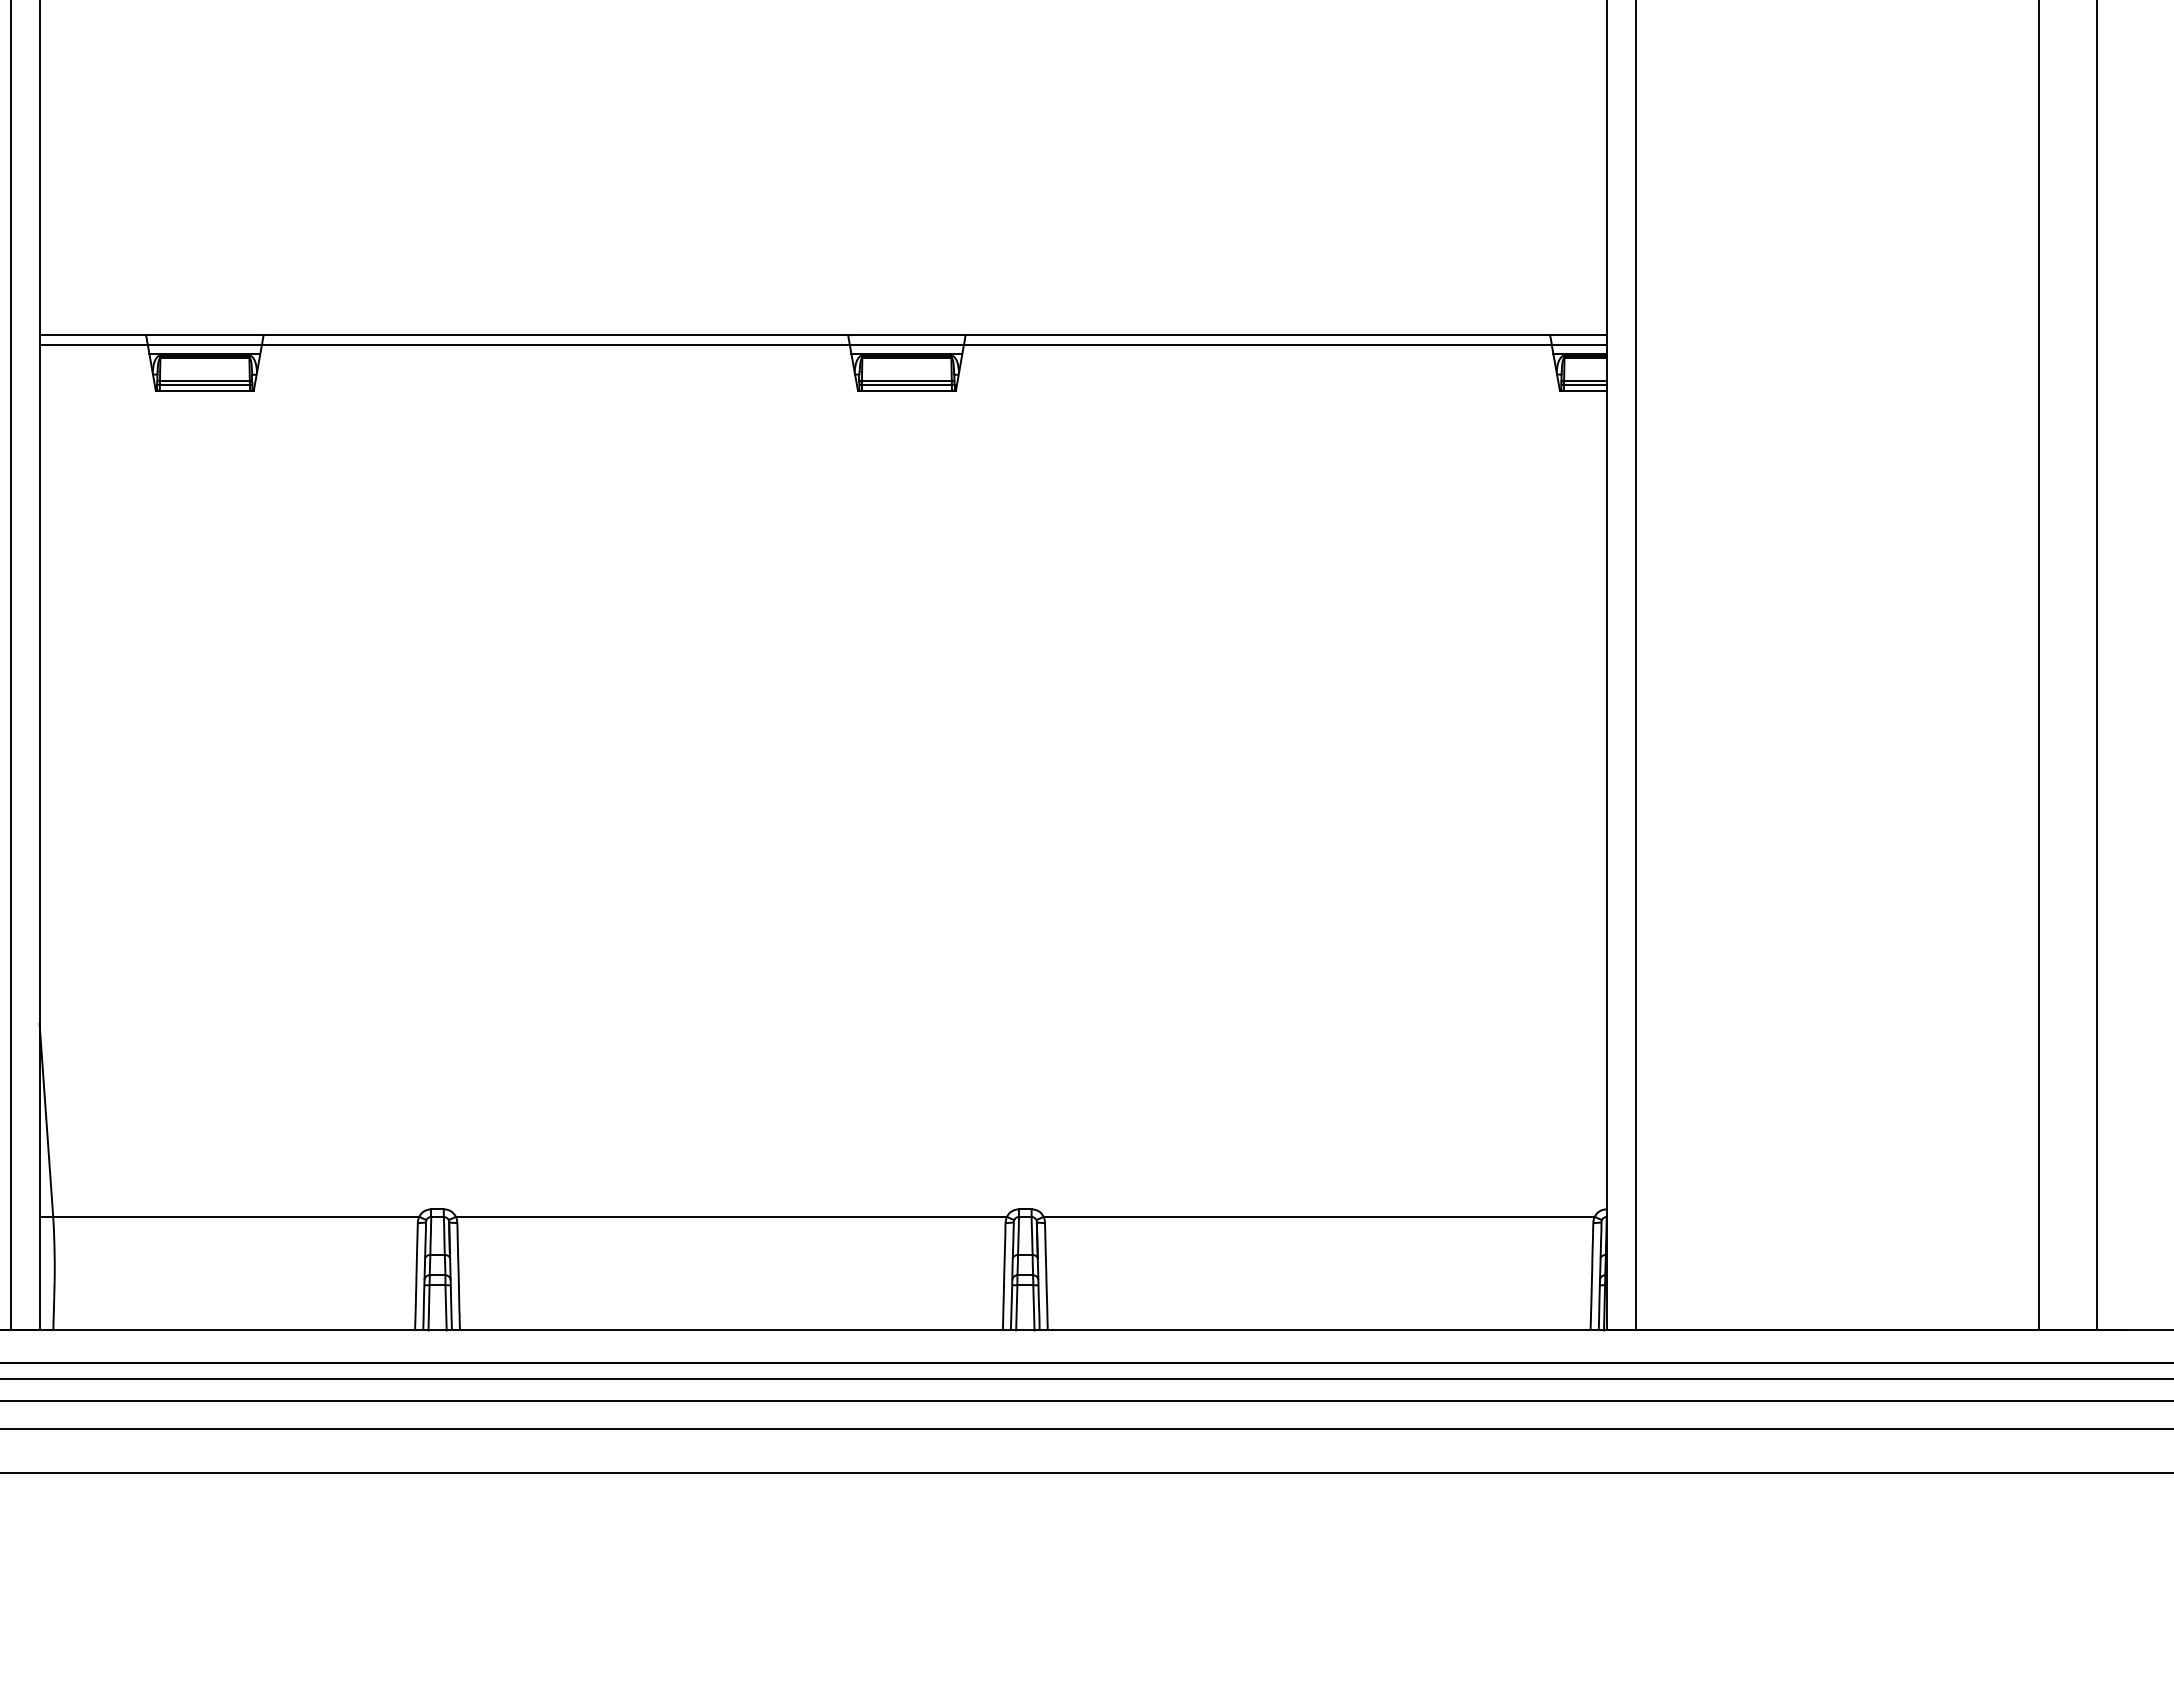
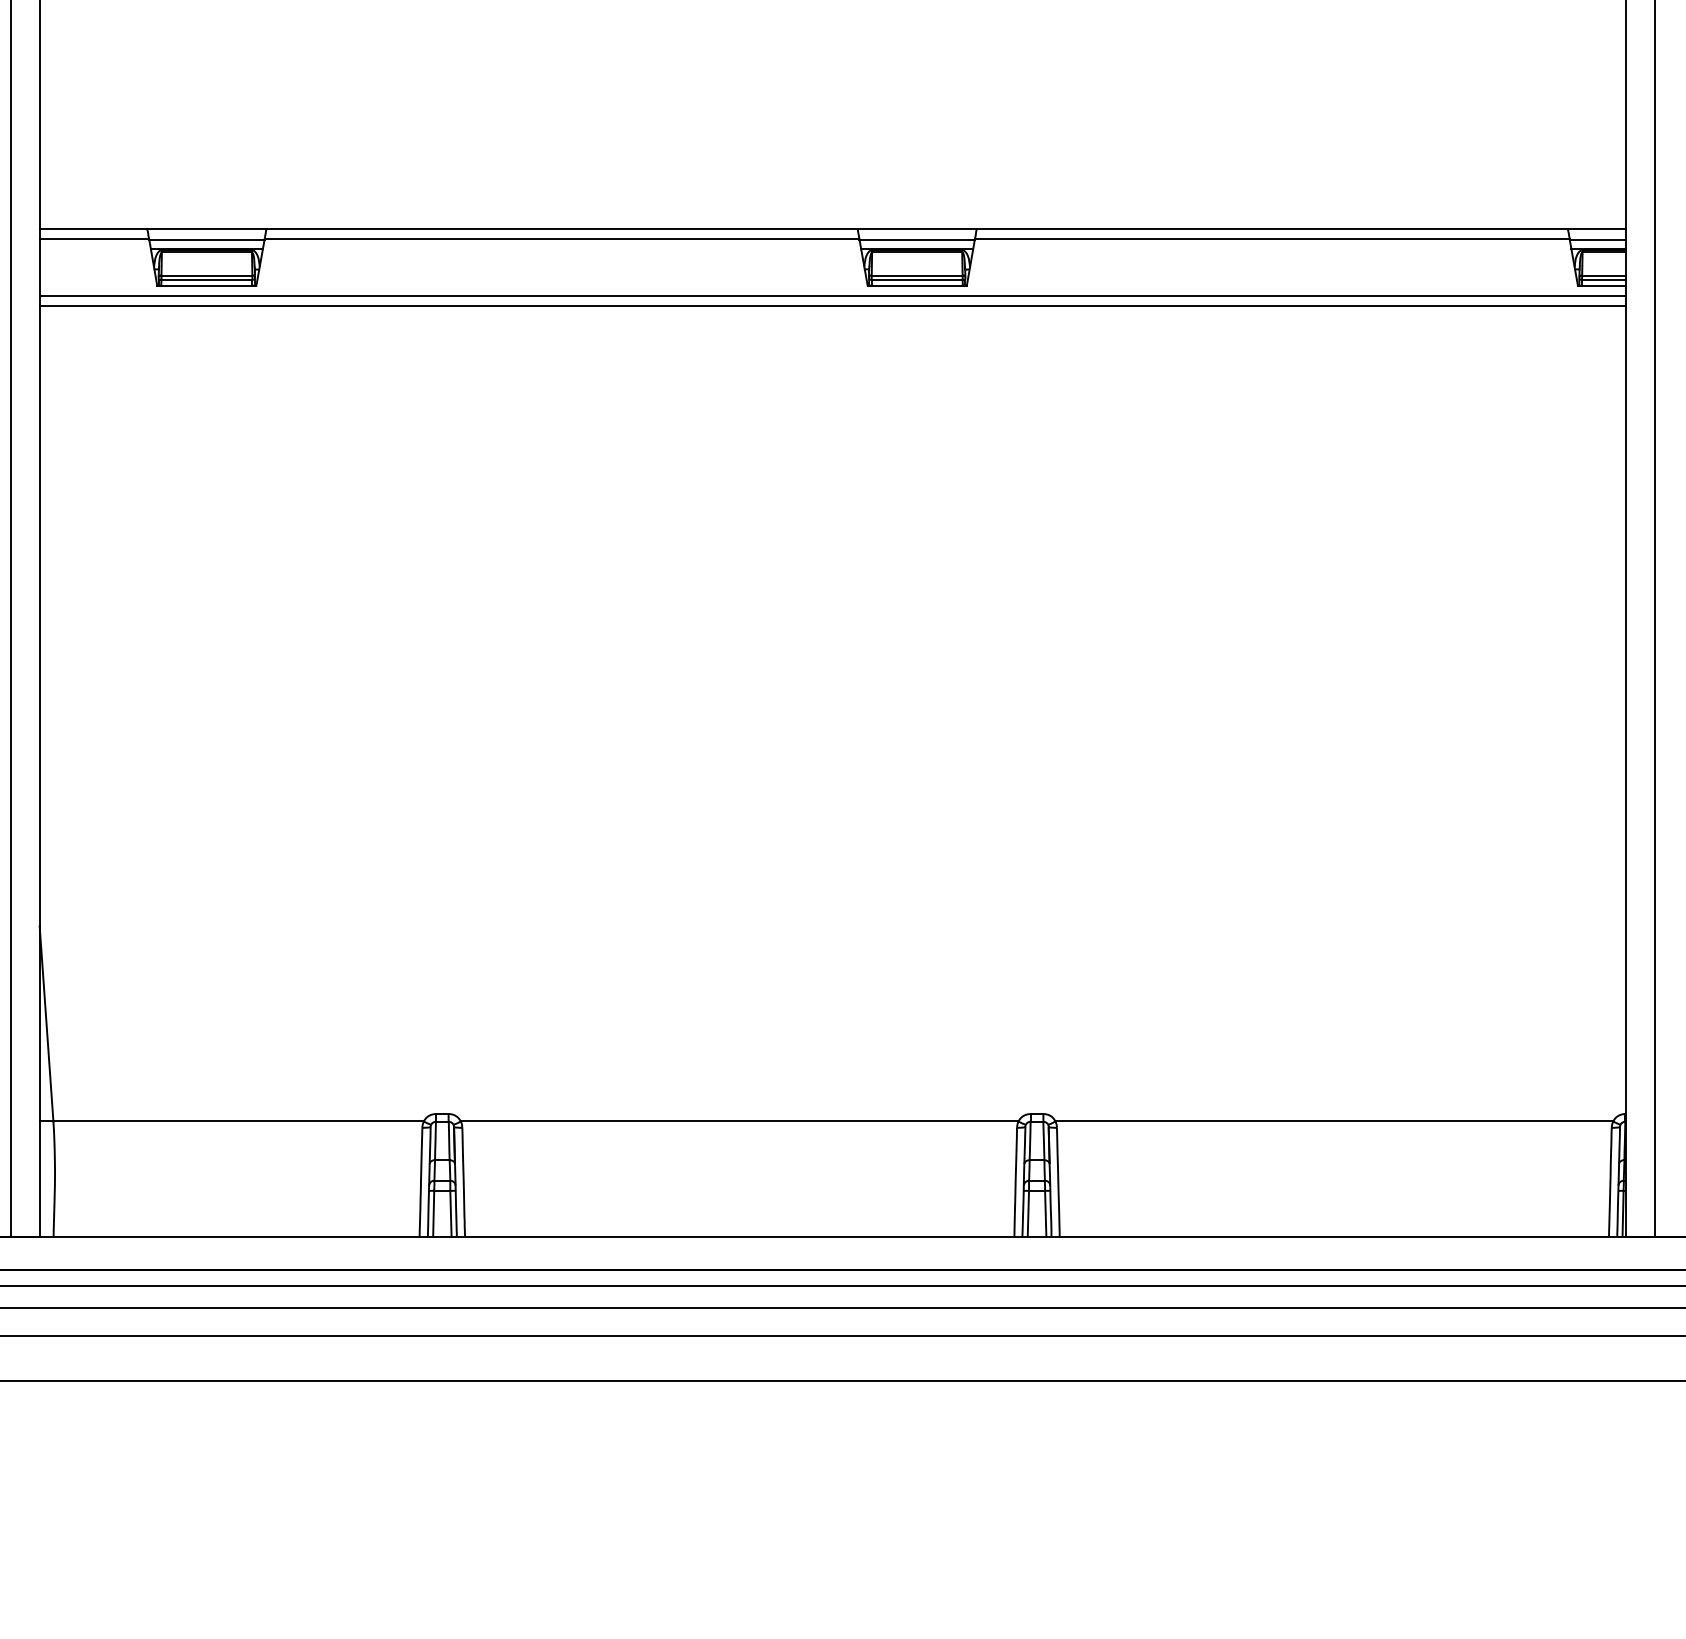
line: (822, 400) -> (831, 295), added
line: (822, 410) -> (831, 305), added

